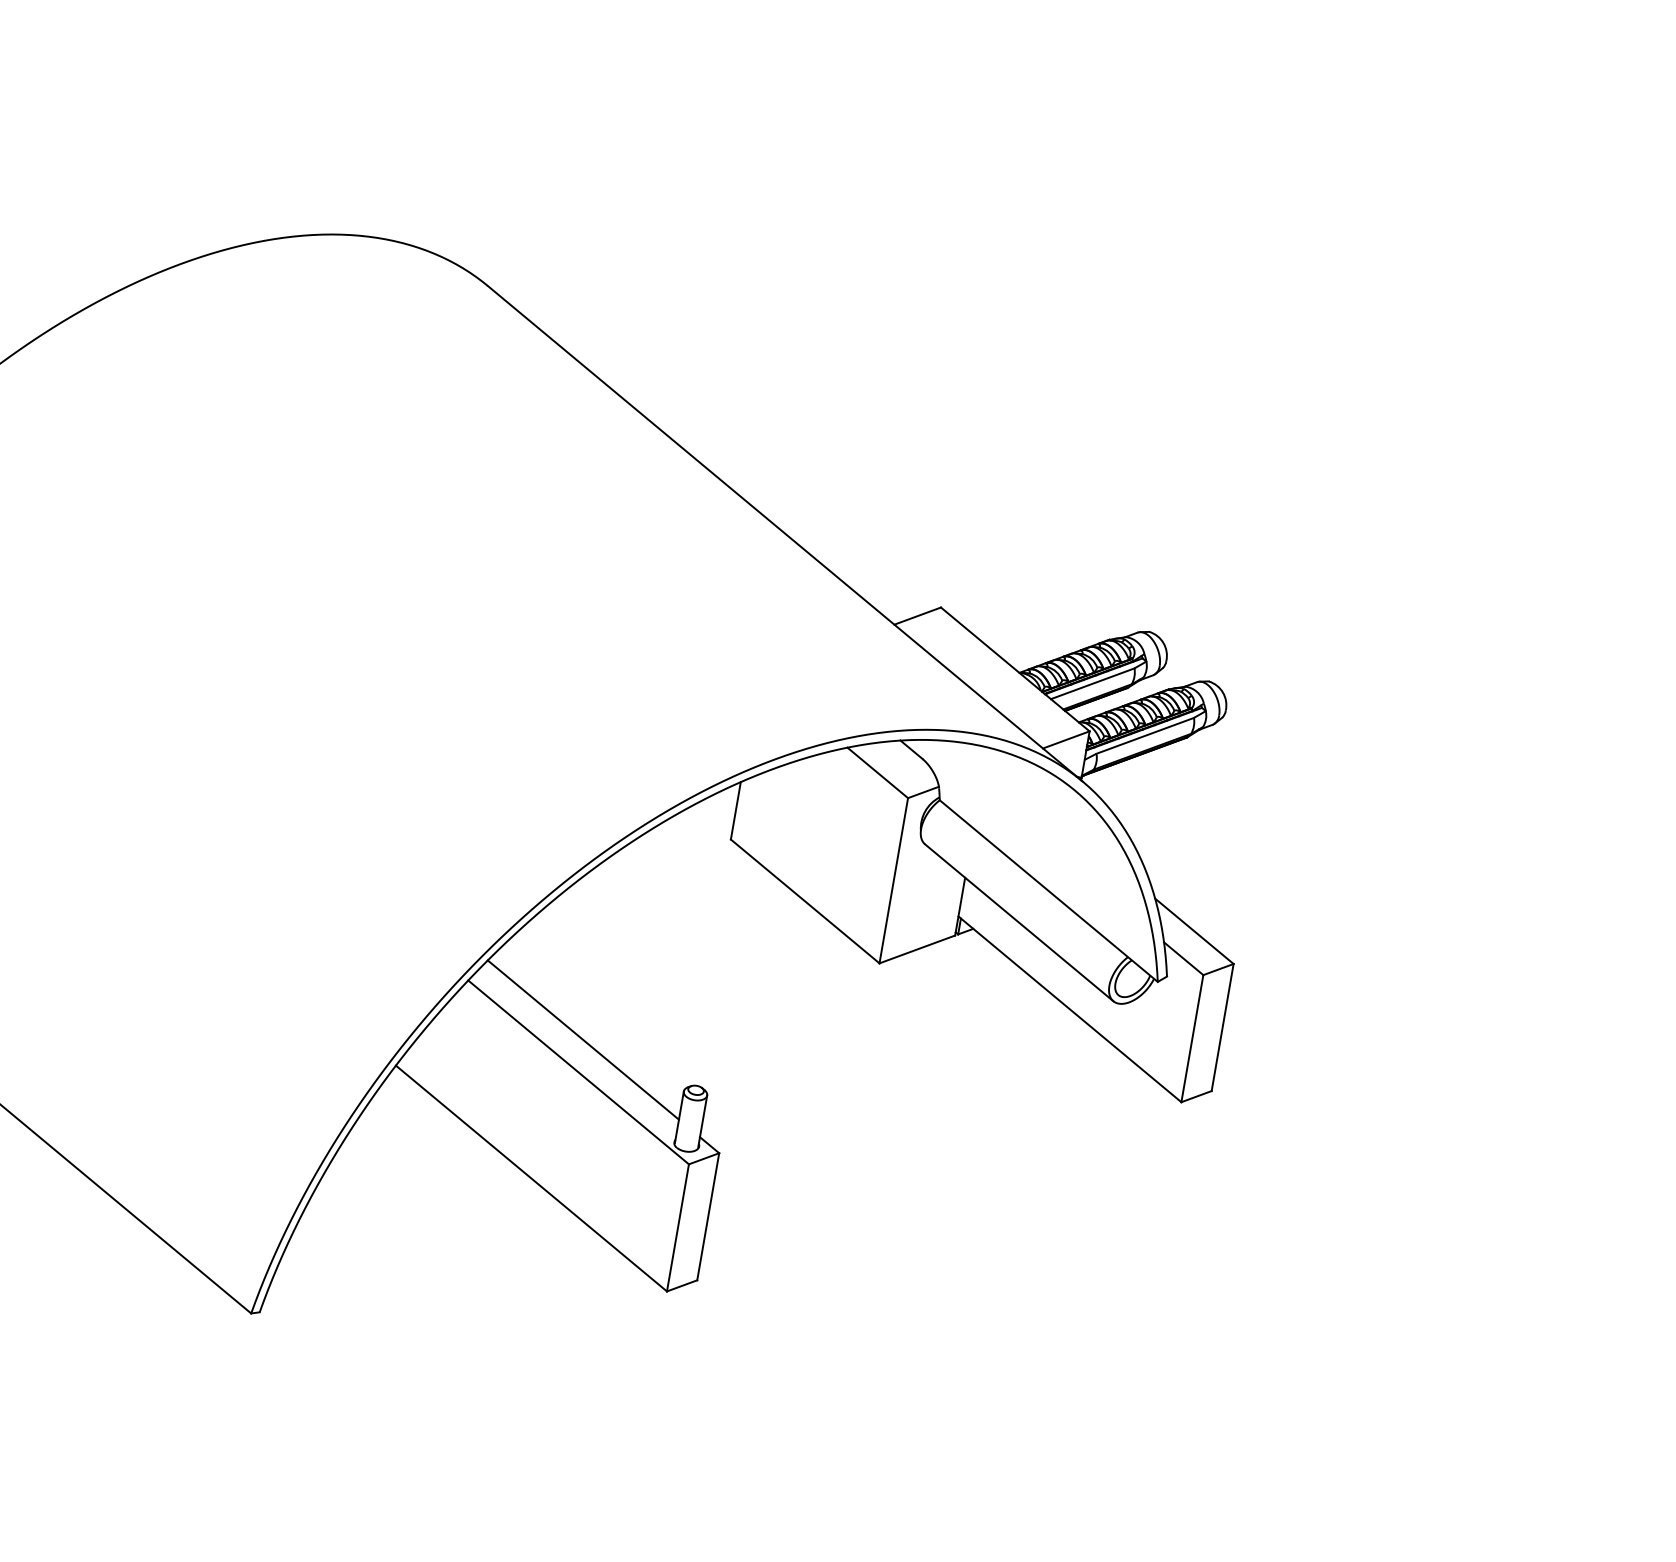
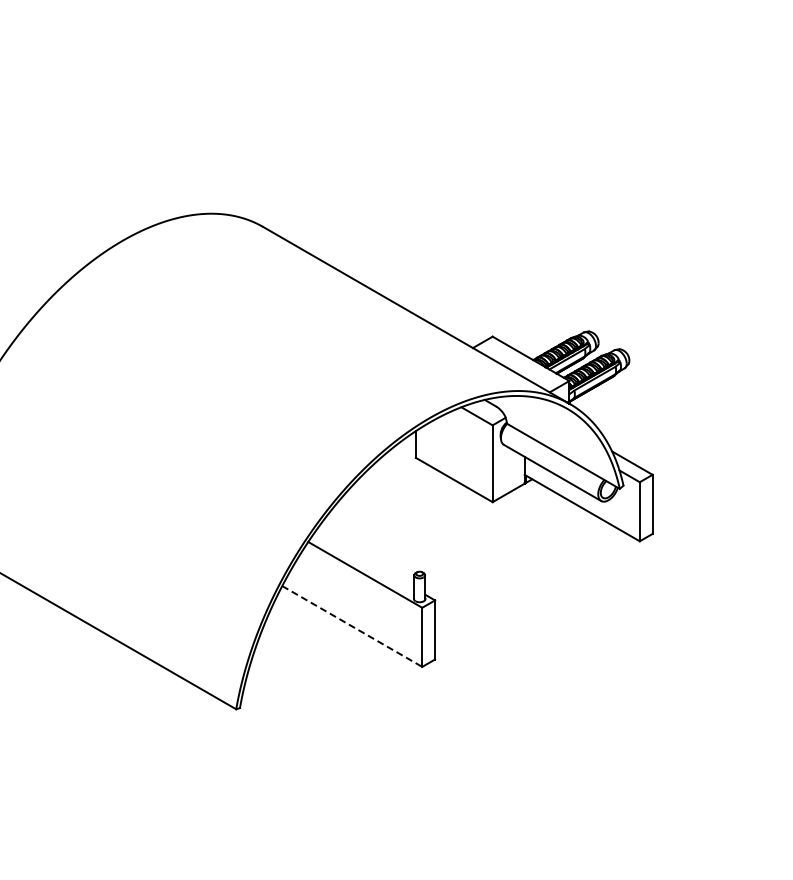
line: (582, 1039) -> (364, 559), removed
line: (531, 1178) -> (352, 626), solid -> dashed

